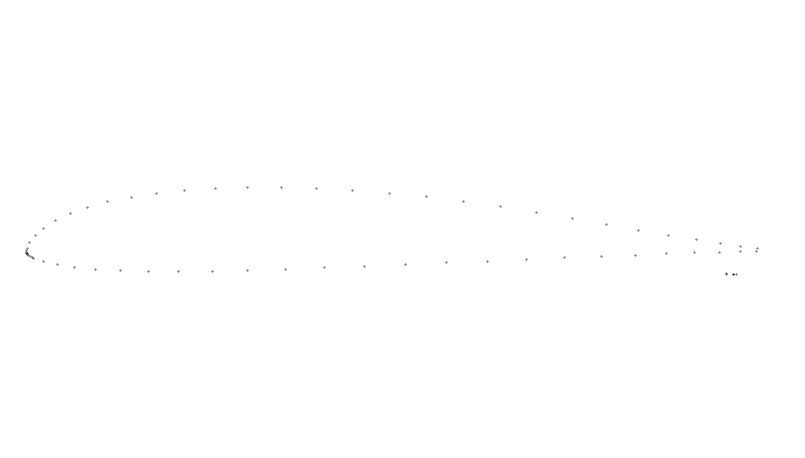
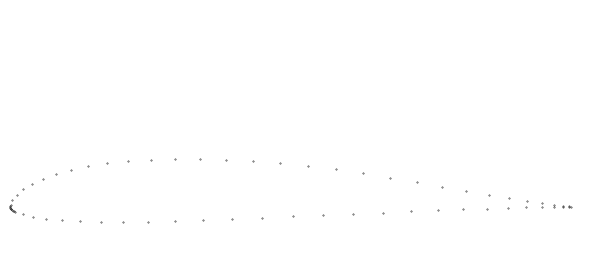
part: (731, 273) -> (567, 206), moved

